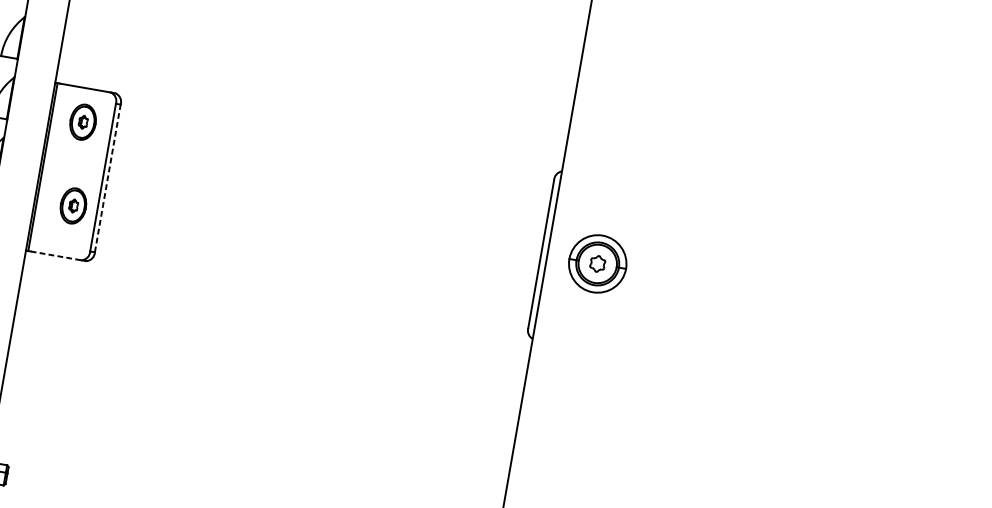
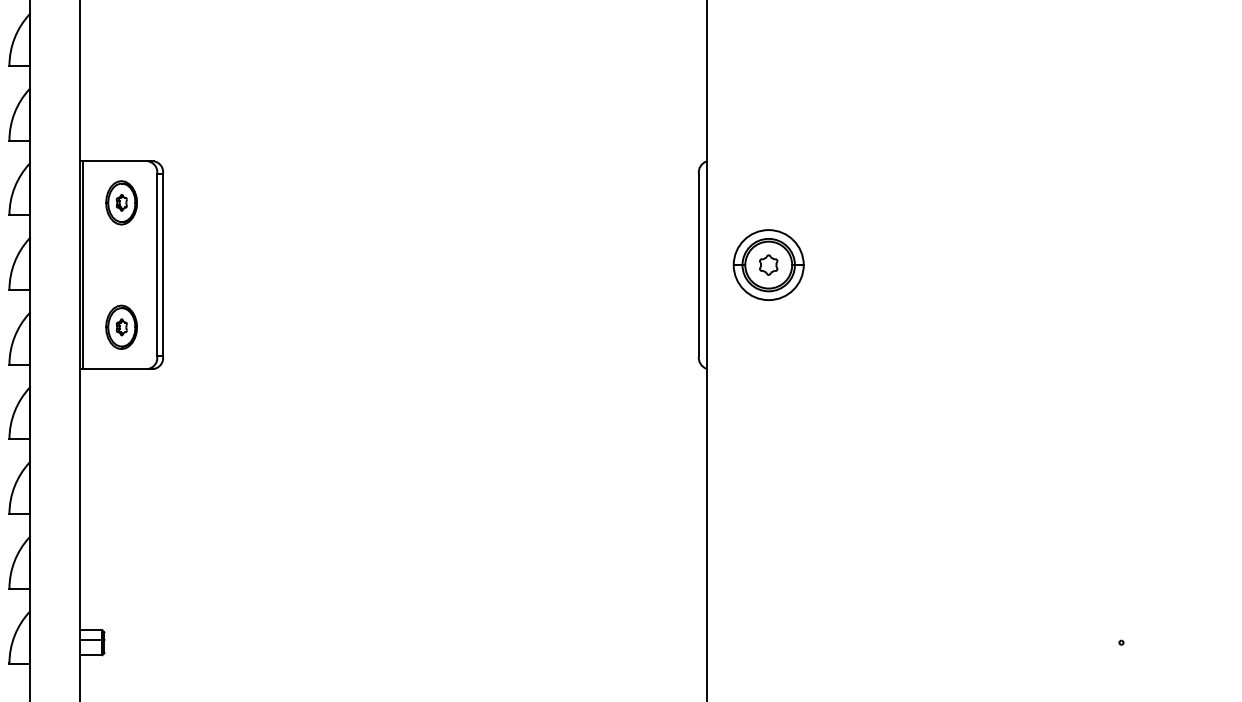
line: (108, 178) -> (163, 264), dashed -> solid
part: (73, 205) -> (121, 326), moved
line: (56, 255) -> (117, 368), dashed -> solid

